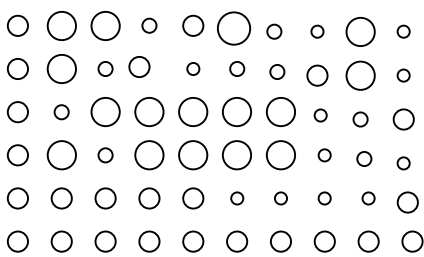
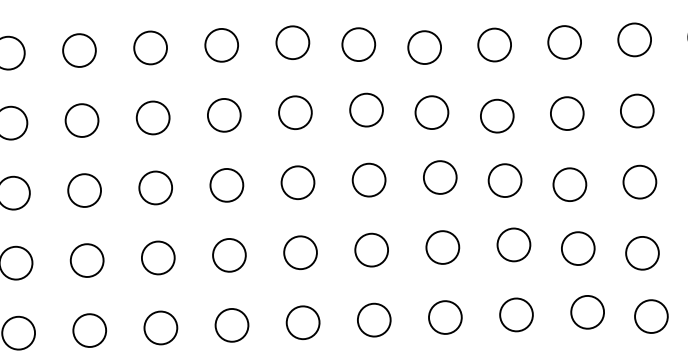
circle: (61, 25) -> (79, 50), size x0.71
circle: (105, 25) -> (150, 47), size x0.71
circle: (149, 25) -> (221, 44), size x1.43
circle: (233, 28) -> (358, 44), size x0.62
circle: (274, 31) -> (424, 47), size x1.43
circle: (317, 31) -> (494, 44), size x1.67
circle: (360, 31) -> (564, 41), size x0.71
circle: (403, 31) -> (634, 39), size x1.67
circle: (139, 66) -> (224, 114), moved
circle: (61, 68) -> (81, 119), size x0.71
circle: (105, 68) -> (152, 117), size x1.43
circle: (193, 68) -> (295, 111), size x1.67
circle: (237, 68) -> (367, 109), size x1.43
circle: (277, 71) -> (432, 111), size x1.43
circle: (360, 75) -> (567, 113), size x0.71
circle: (403, 75) -> (636, 110), size x1.67
circle: (61, 112) -> (84, 191), size x1.43
circle: (105, 112) -> (155, 188), size x0.71
circle: (149, 112) -> (226, 185), size x0.71
circle: (193, 112) -> (298, 183), size x0.71
circle: (237, 112) -> (369, 180), size x0.71
circle: (280, 112) -> (439, 178), size x0.71
circle: (320, 115) -> (504, 180), size x1.67
circle: (360, 119) -> (569, 184), size x1.43
circle: (61, 155) -> (86, 260), size x0.71
circle: (105, 155) -> (158, 258), size x1.43
circle: (149, 155) -> (229, 255), size x0.71
circle: (193, 155) -> (300, 253), size x0.71
circle: (237, 155) -> (372, 250), size x0.71
circle: (280, 155) -> (442, 247), size x0.71
circle: (324, 155) -> (513, 245), size x1.67
circle: (364, 158) -> (578, 247), size x1.43
circle: (403, 163) -> (642, 253), size x1.67
circle: (237, 198) -> (374, 320), size x1.67
circle: (280, 198) -> (444, 317), size x1.67
circle: (324, 198) -> (516, 315), size x1.67
circle: (368, 198) -> (587, 312), size x1.67

